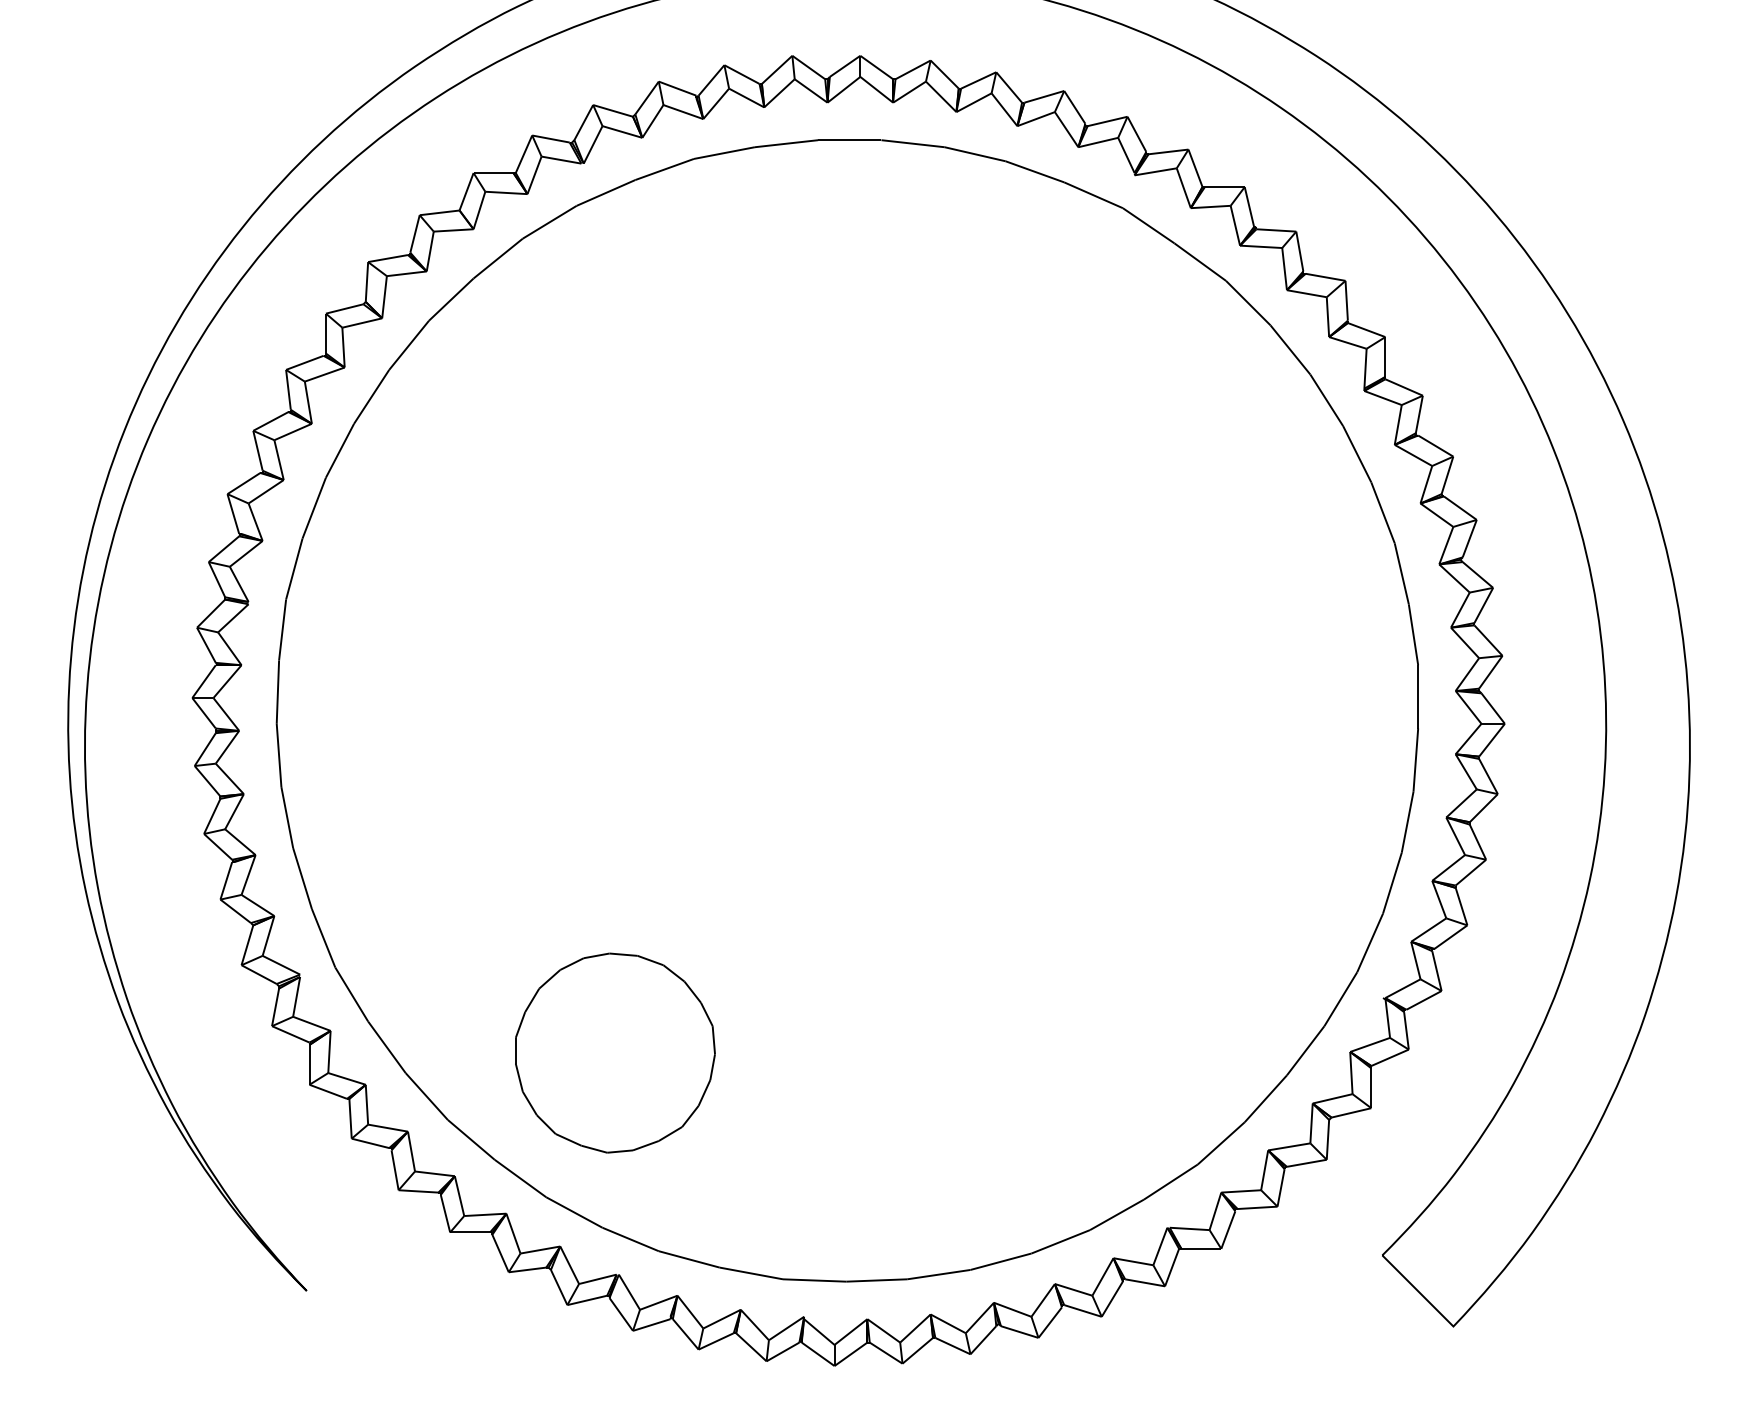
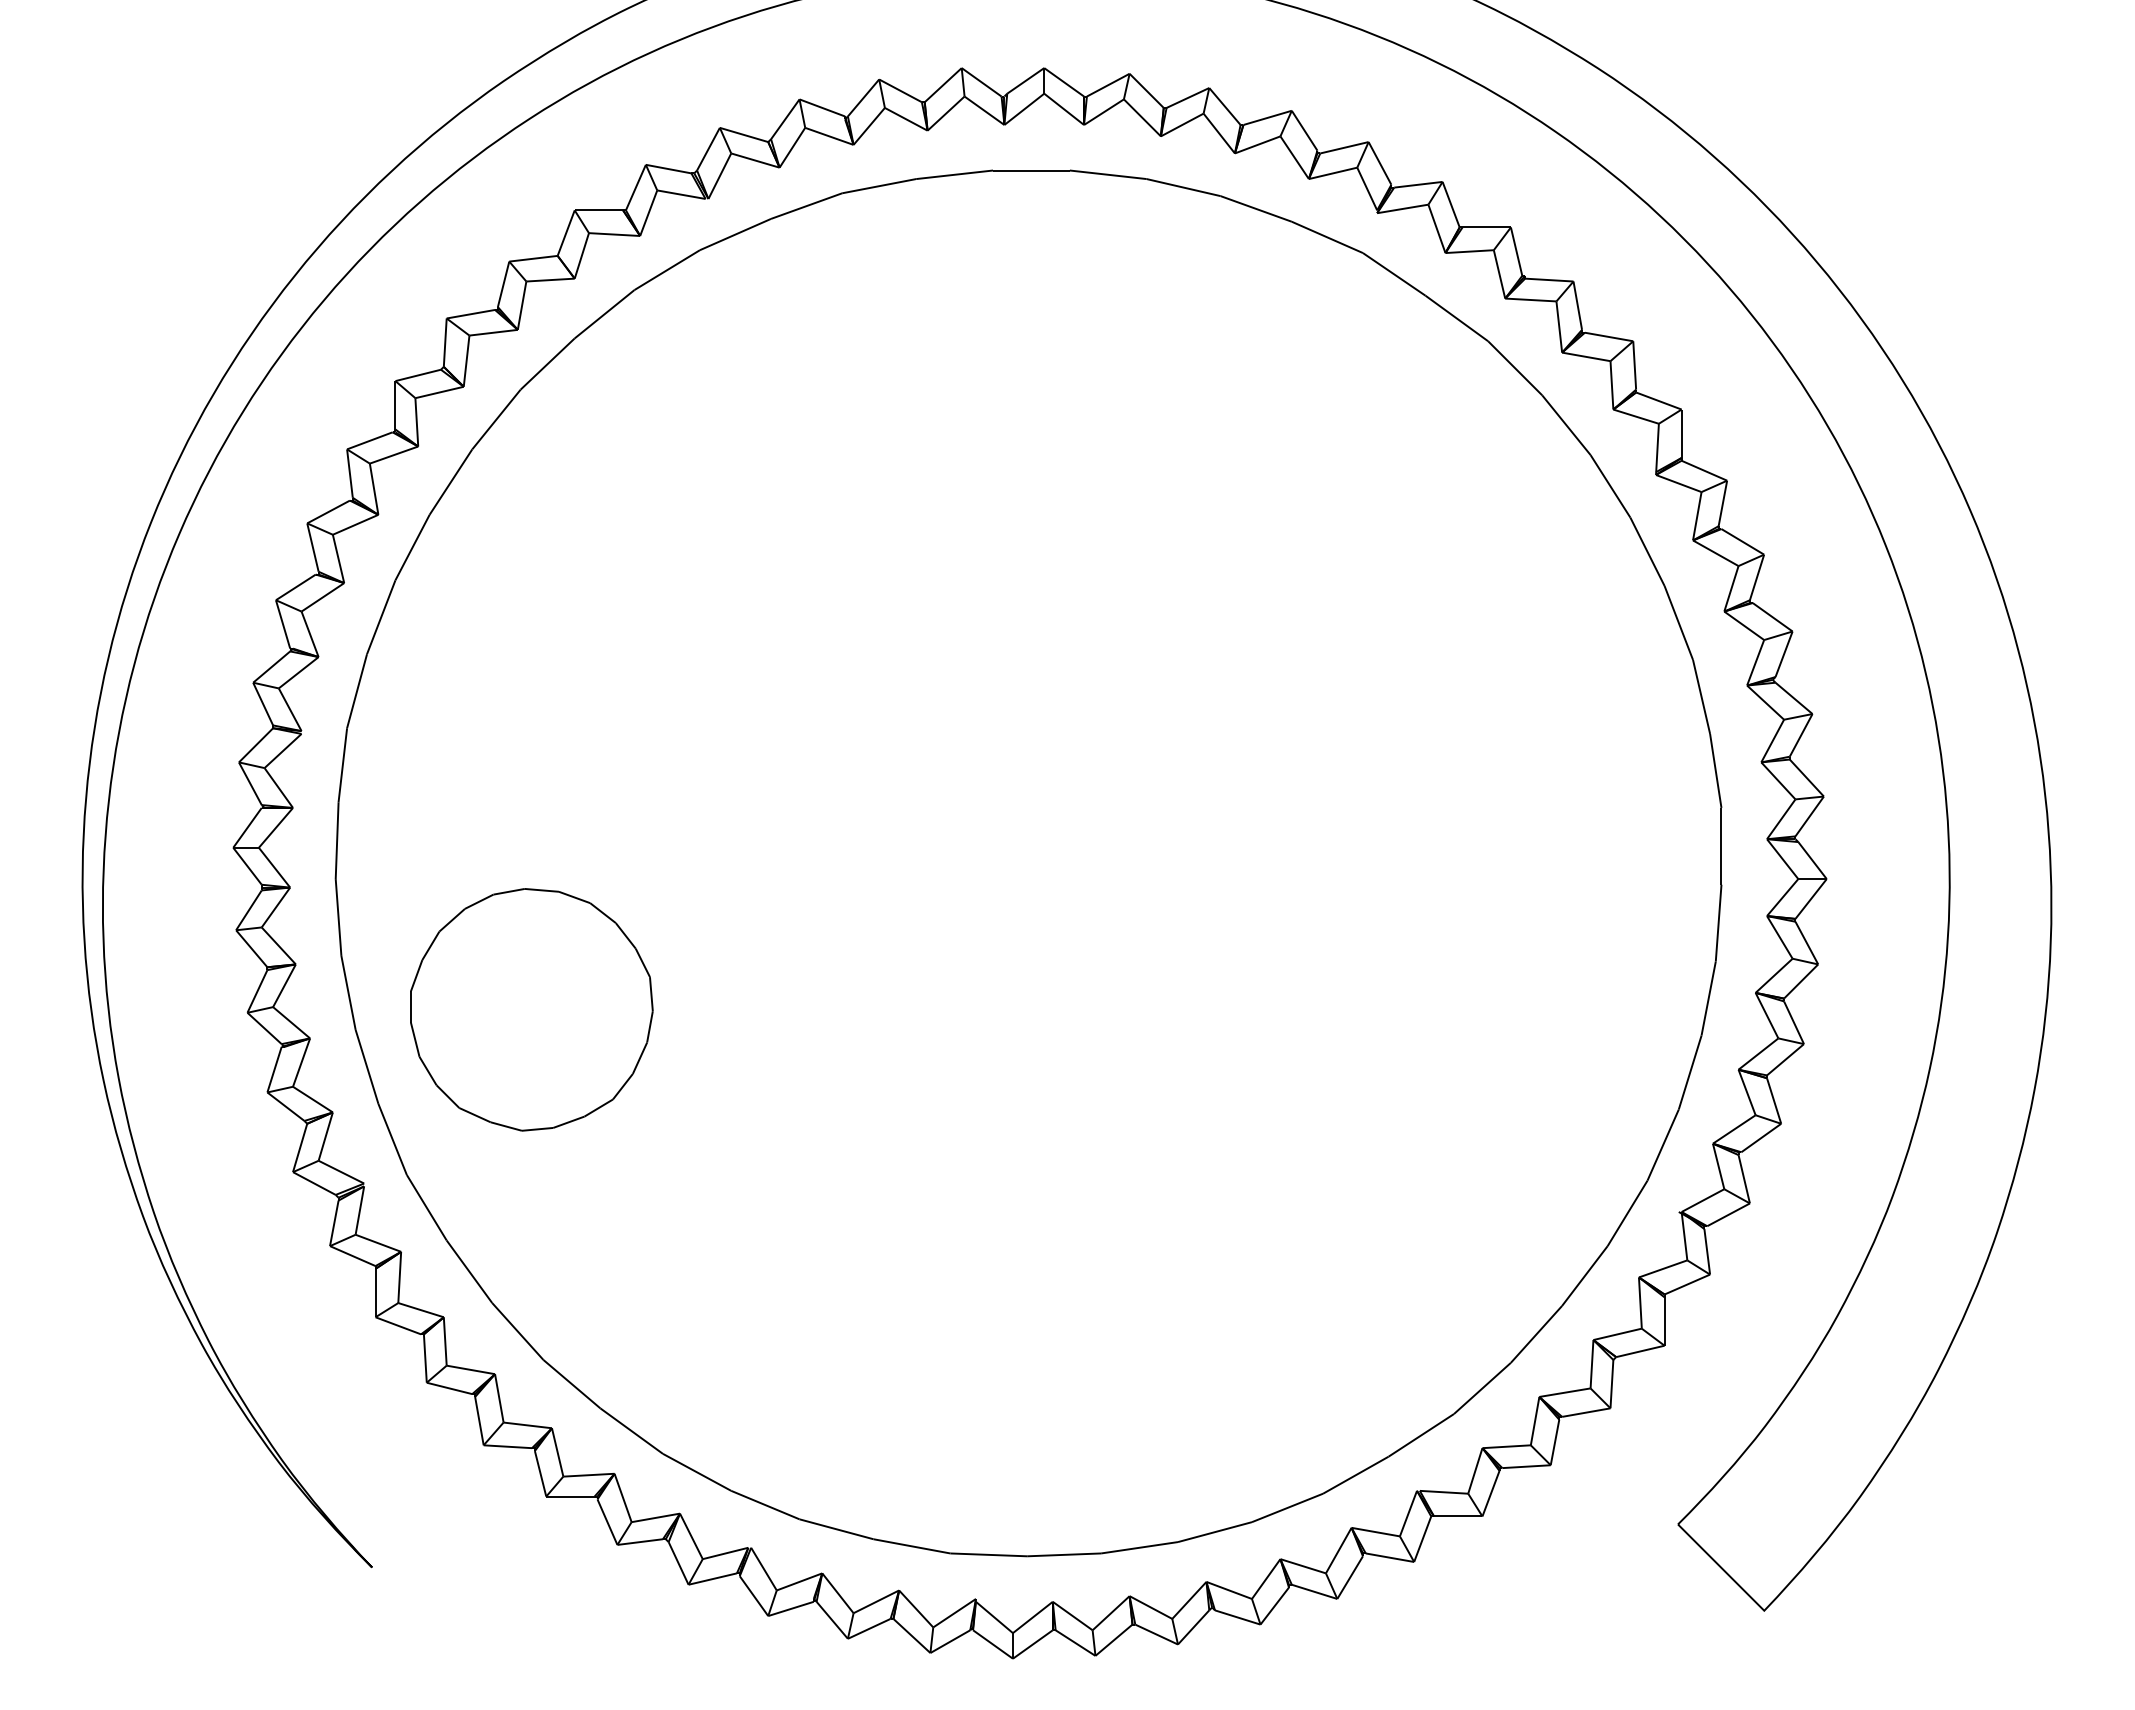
part: (615, 1052) -> (531, 1009), moved

